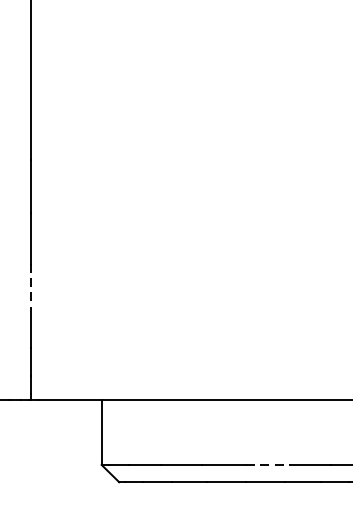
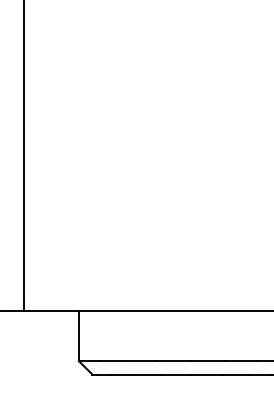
line: (30, 286) -> (23, 222), dashed -> solid
line: (269, 465) -> (209, 361), dashed -> solid

